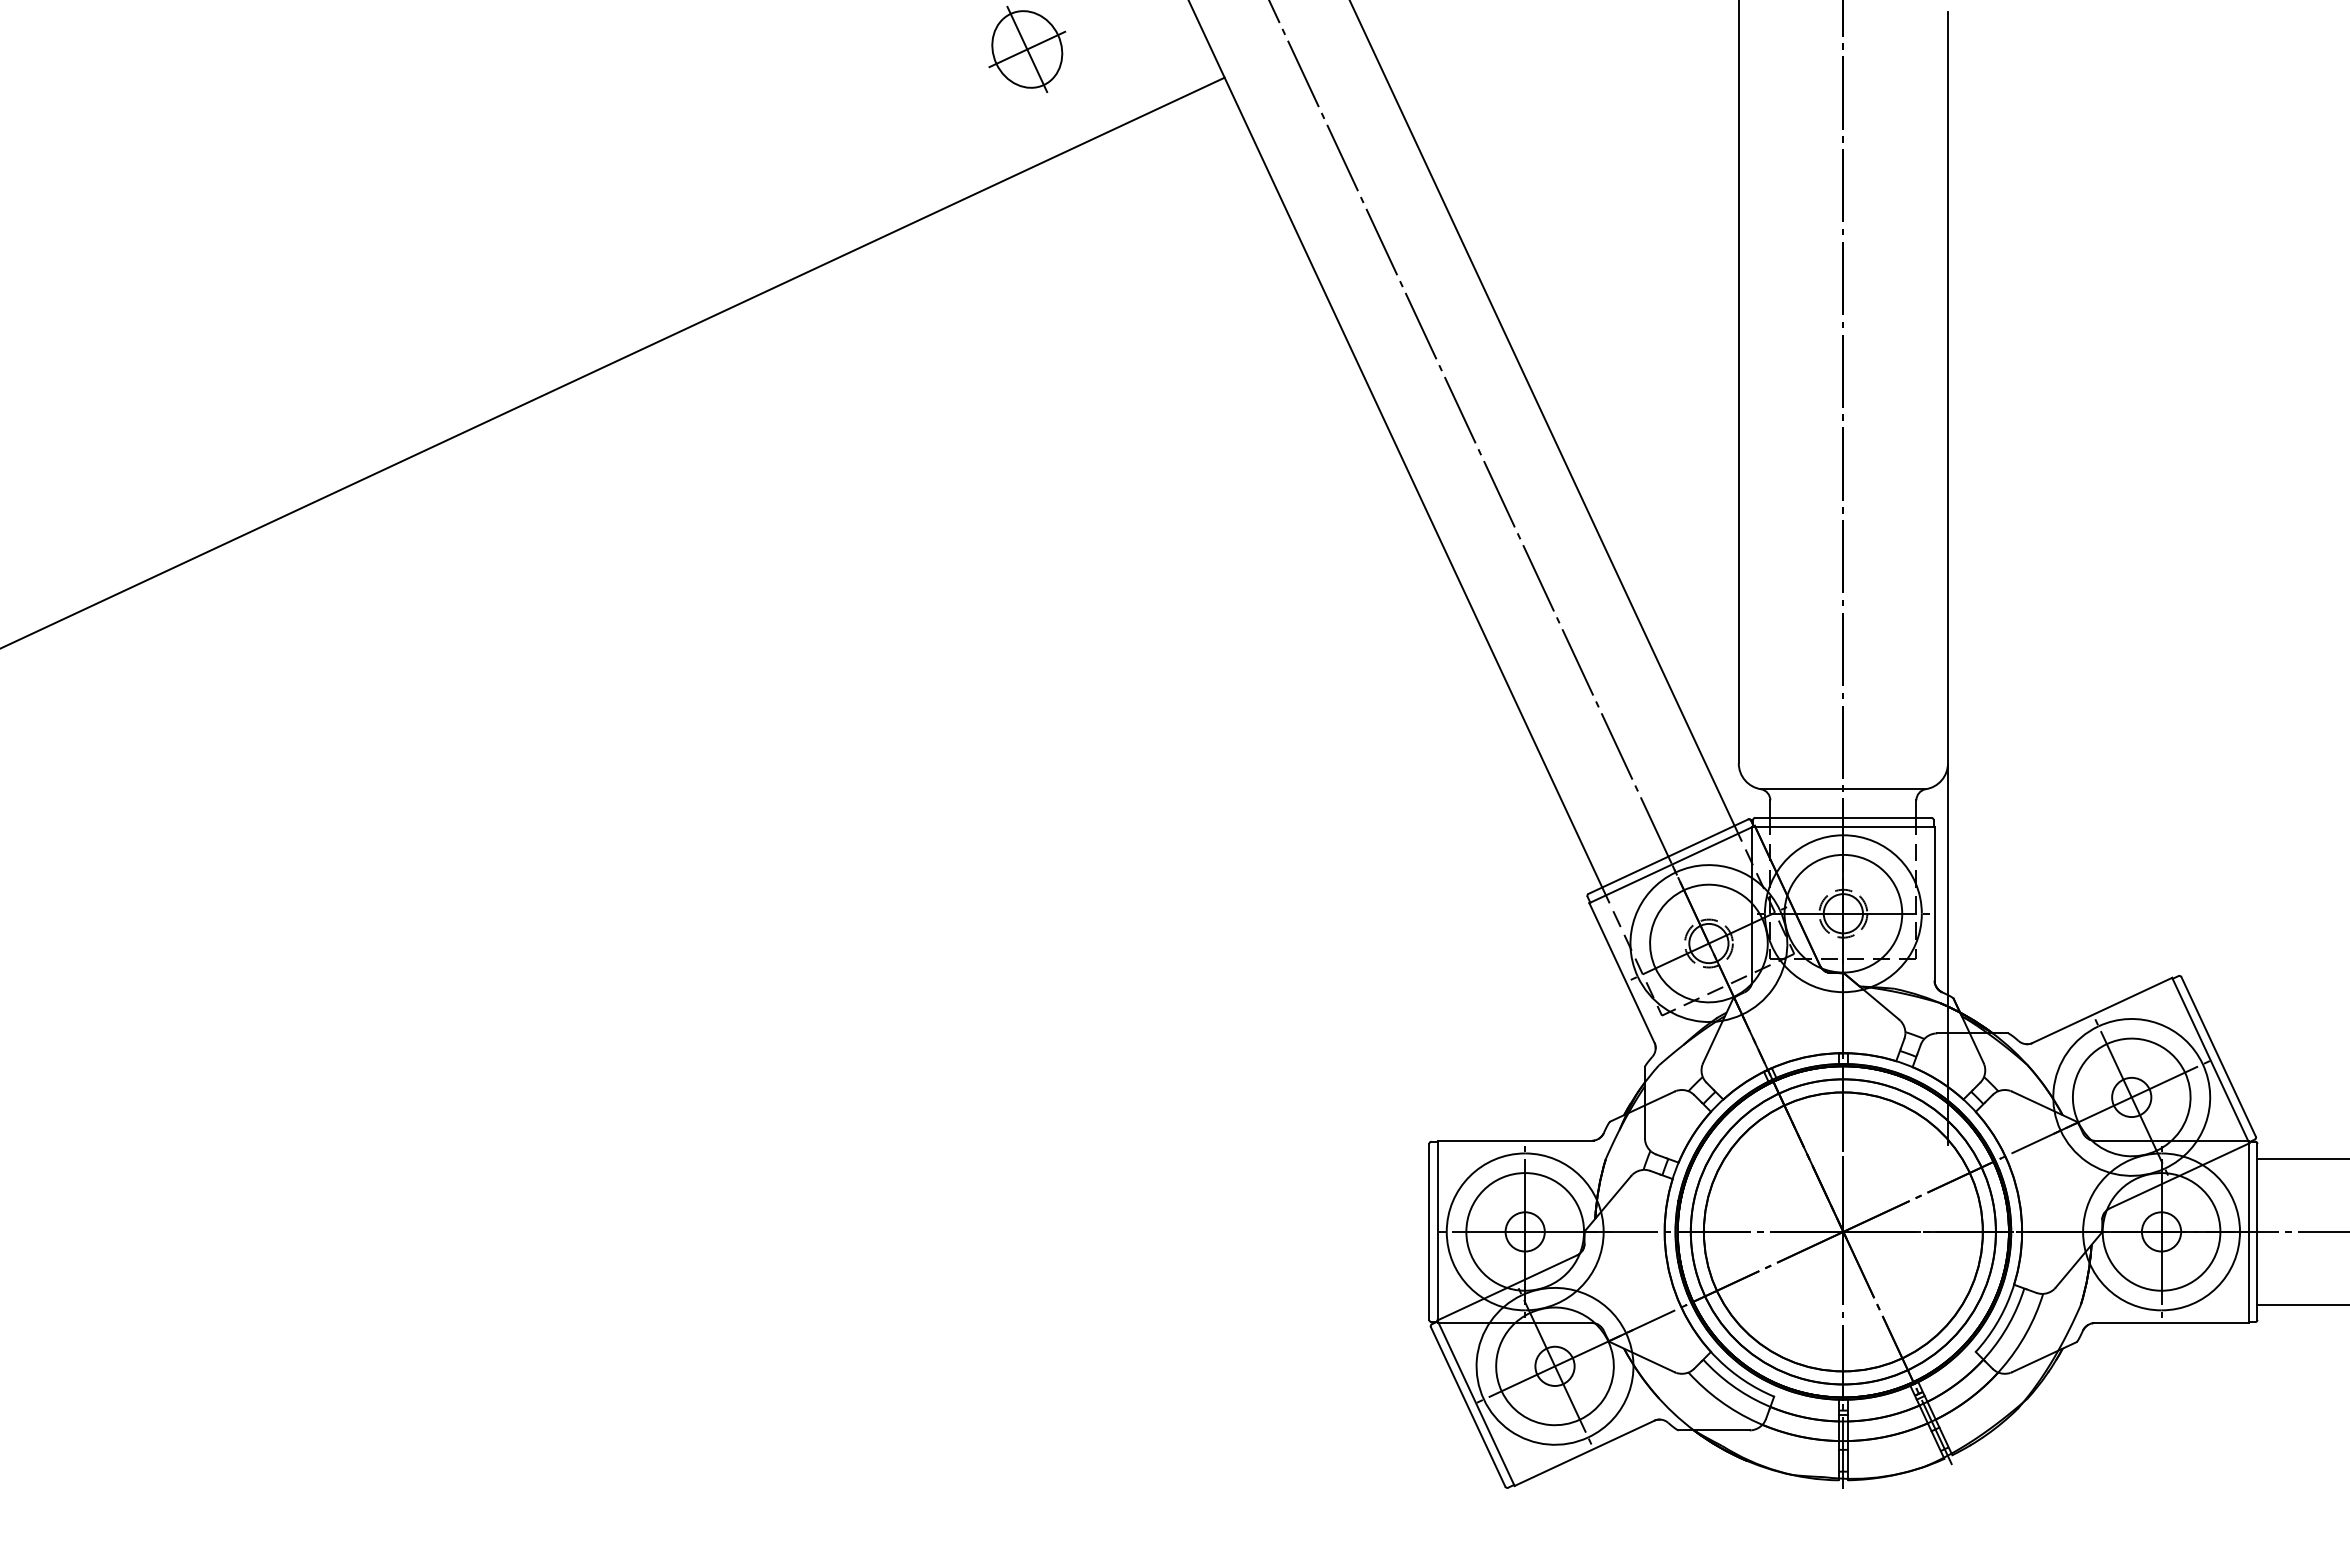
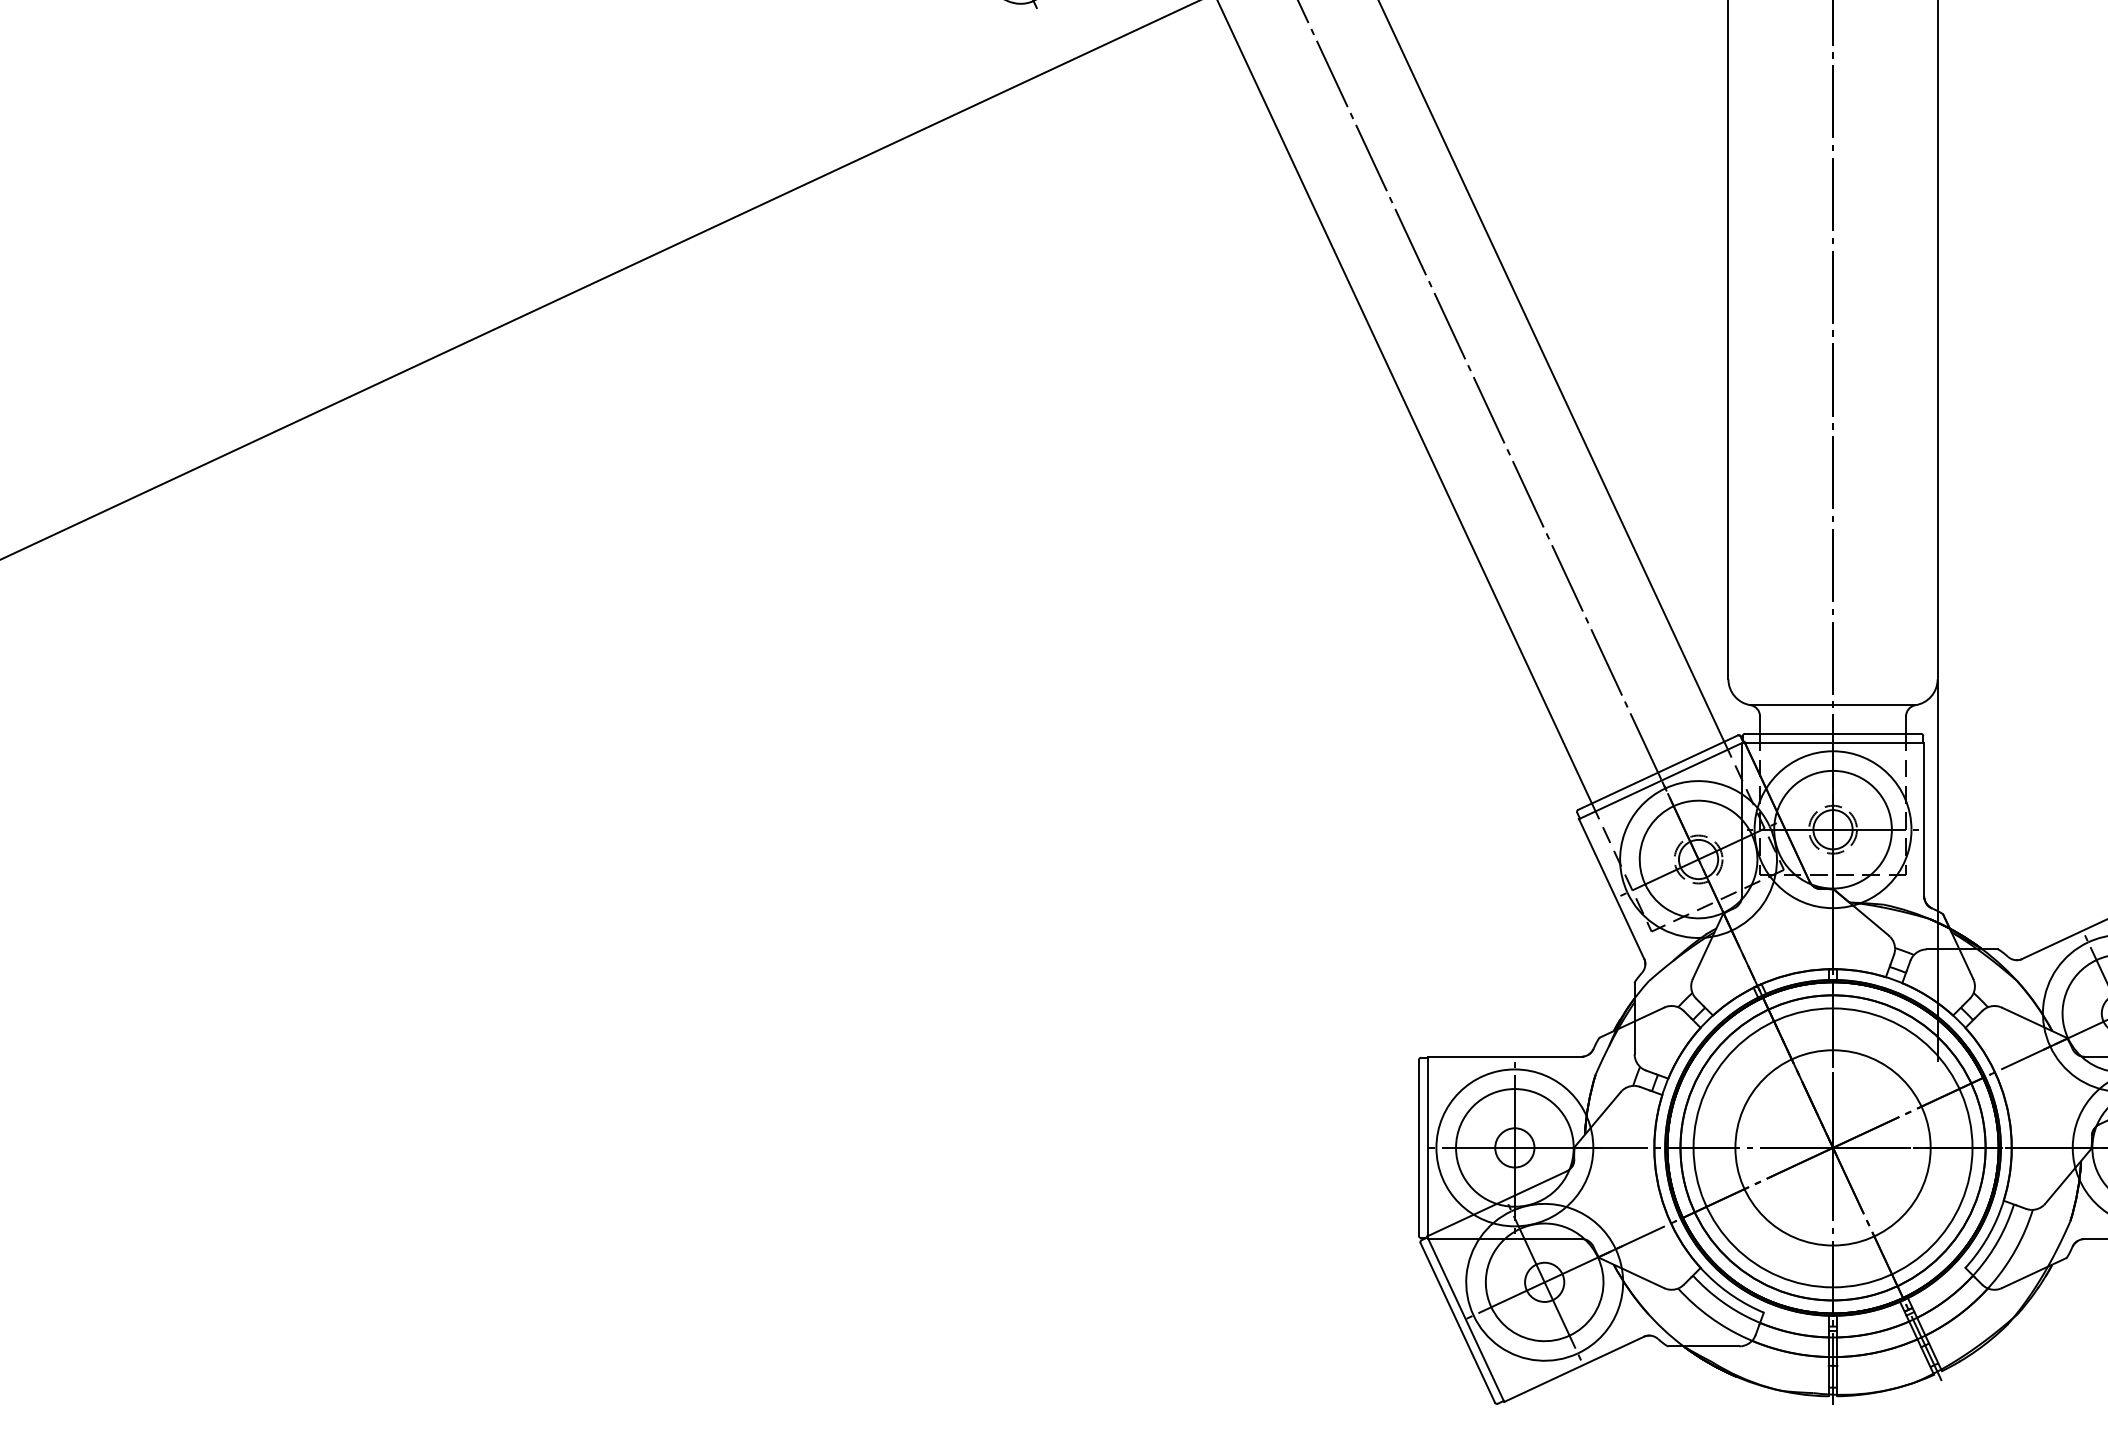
circle: (1842, 1231) -> (1832, 1147), size x0.7

